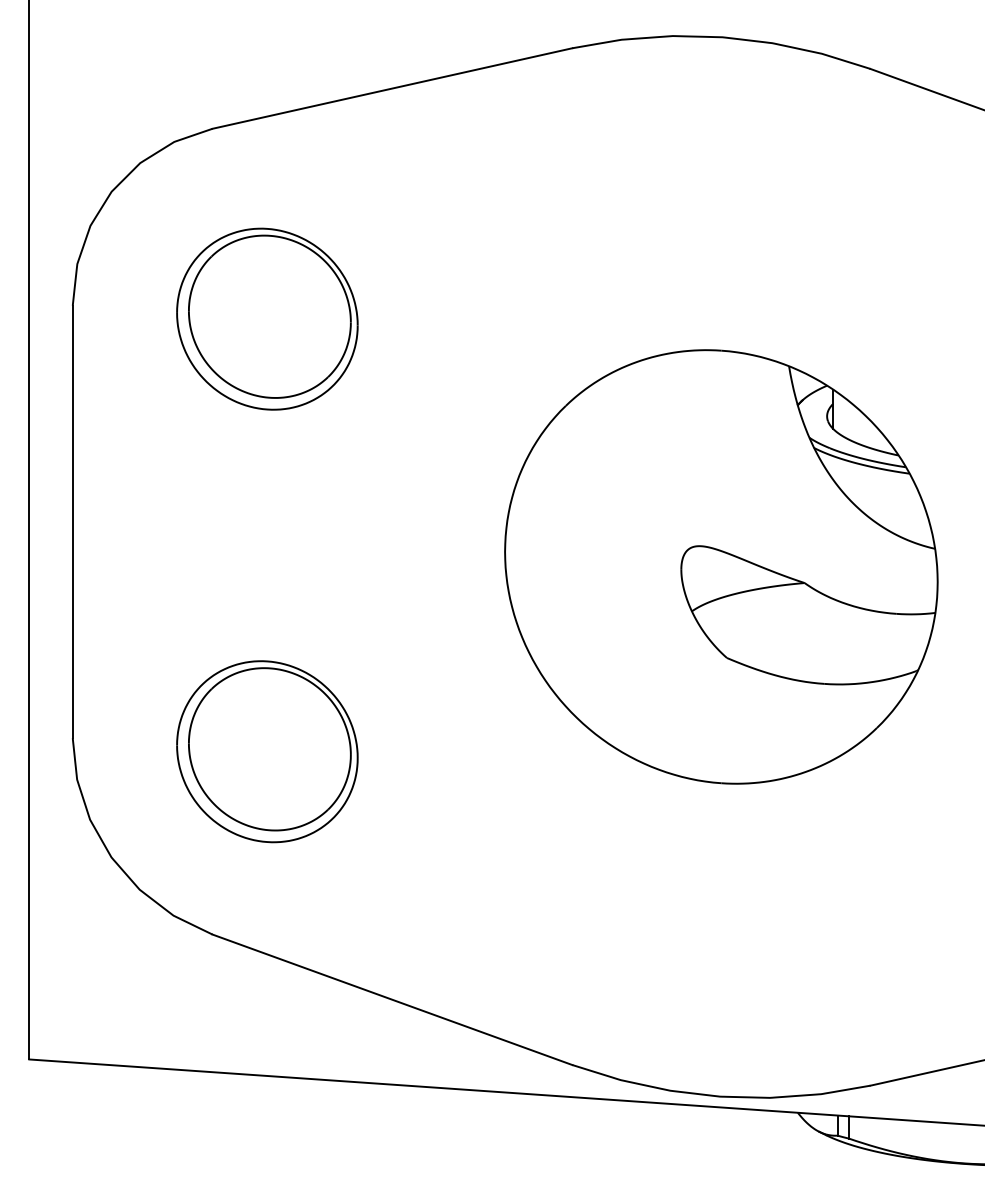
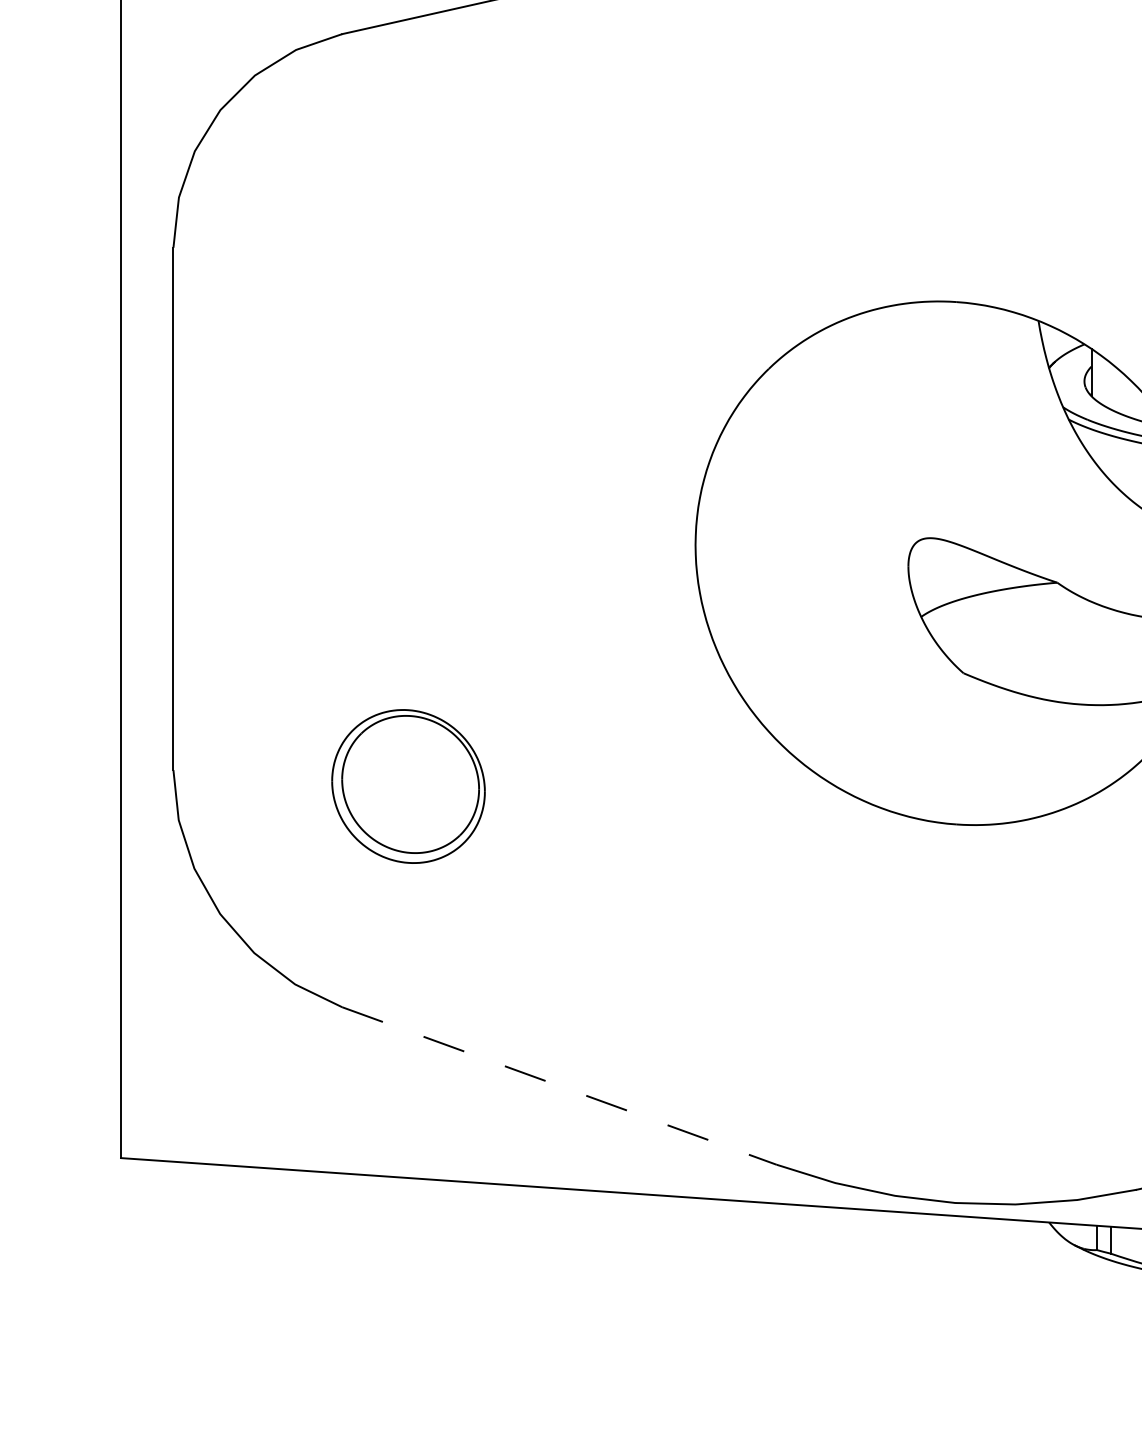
part: (267, 318) -> (408, 263), removed
part: (267, 751) -> (408, 786), size x0.7
line: (392, 999) -> (559, 1085), solid -> dashed

